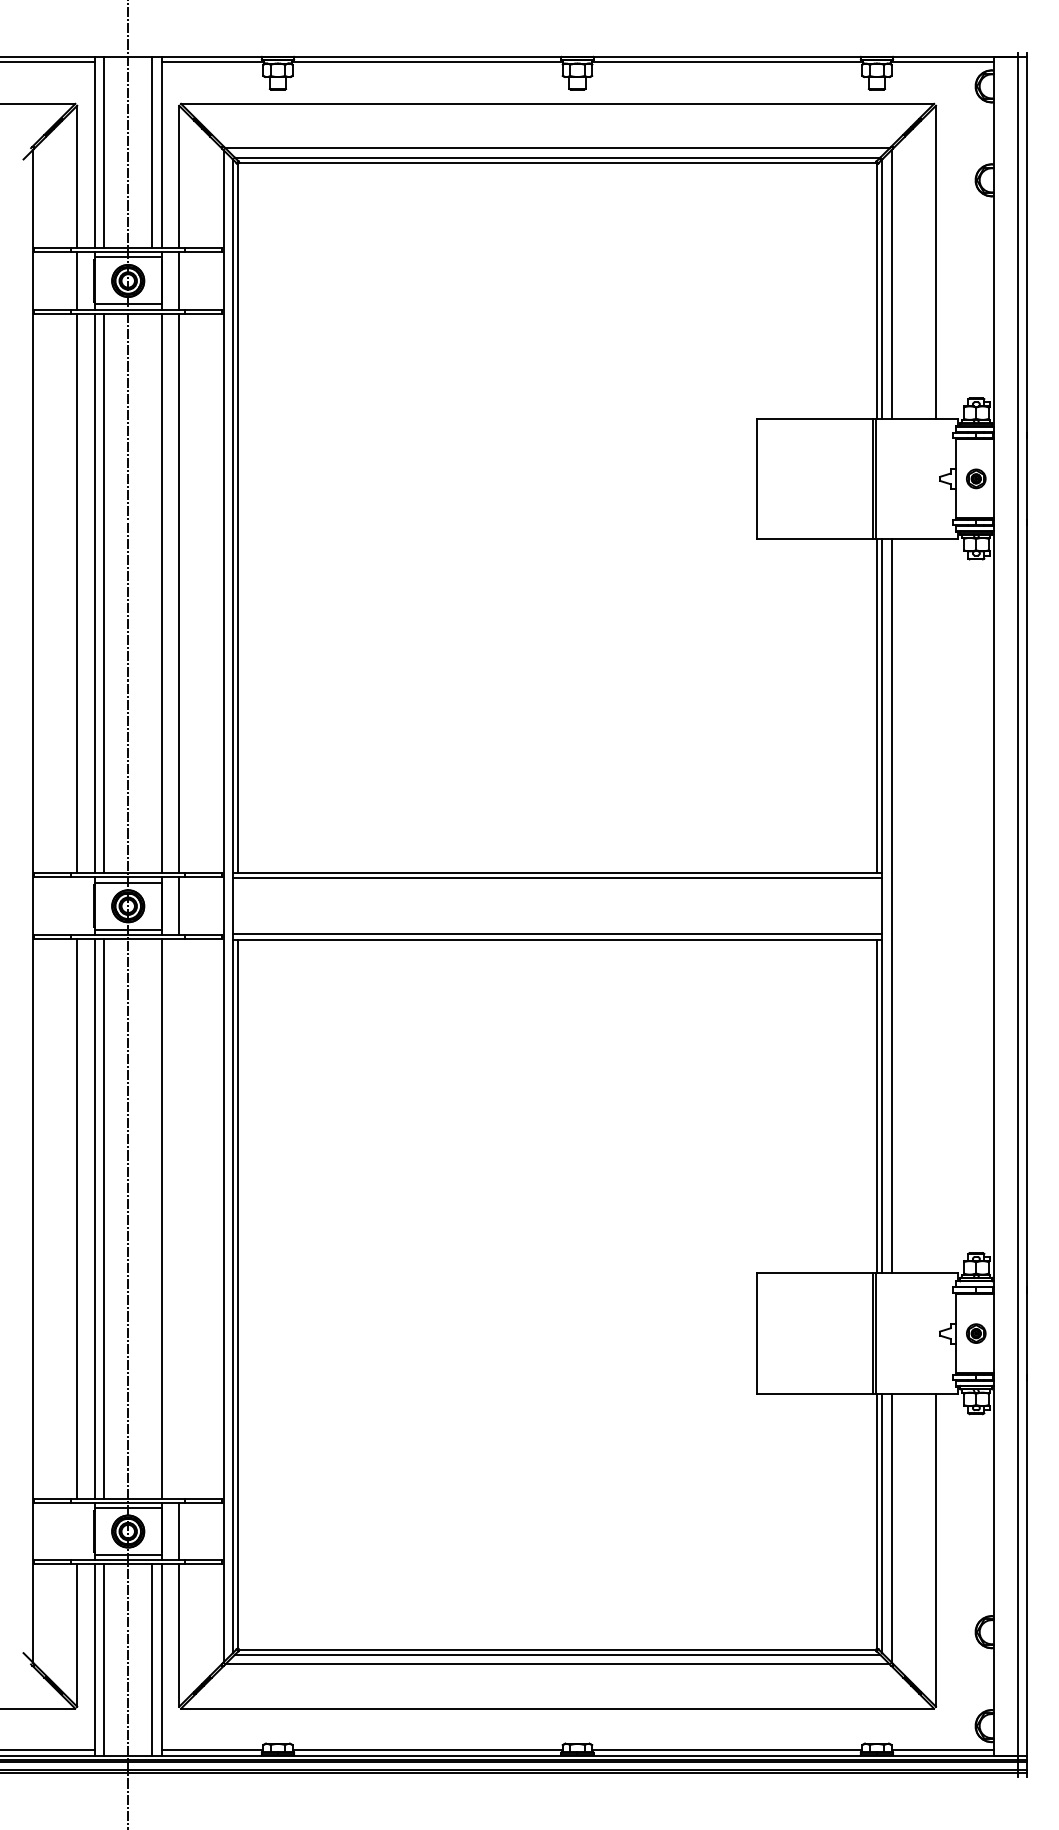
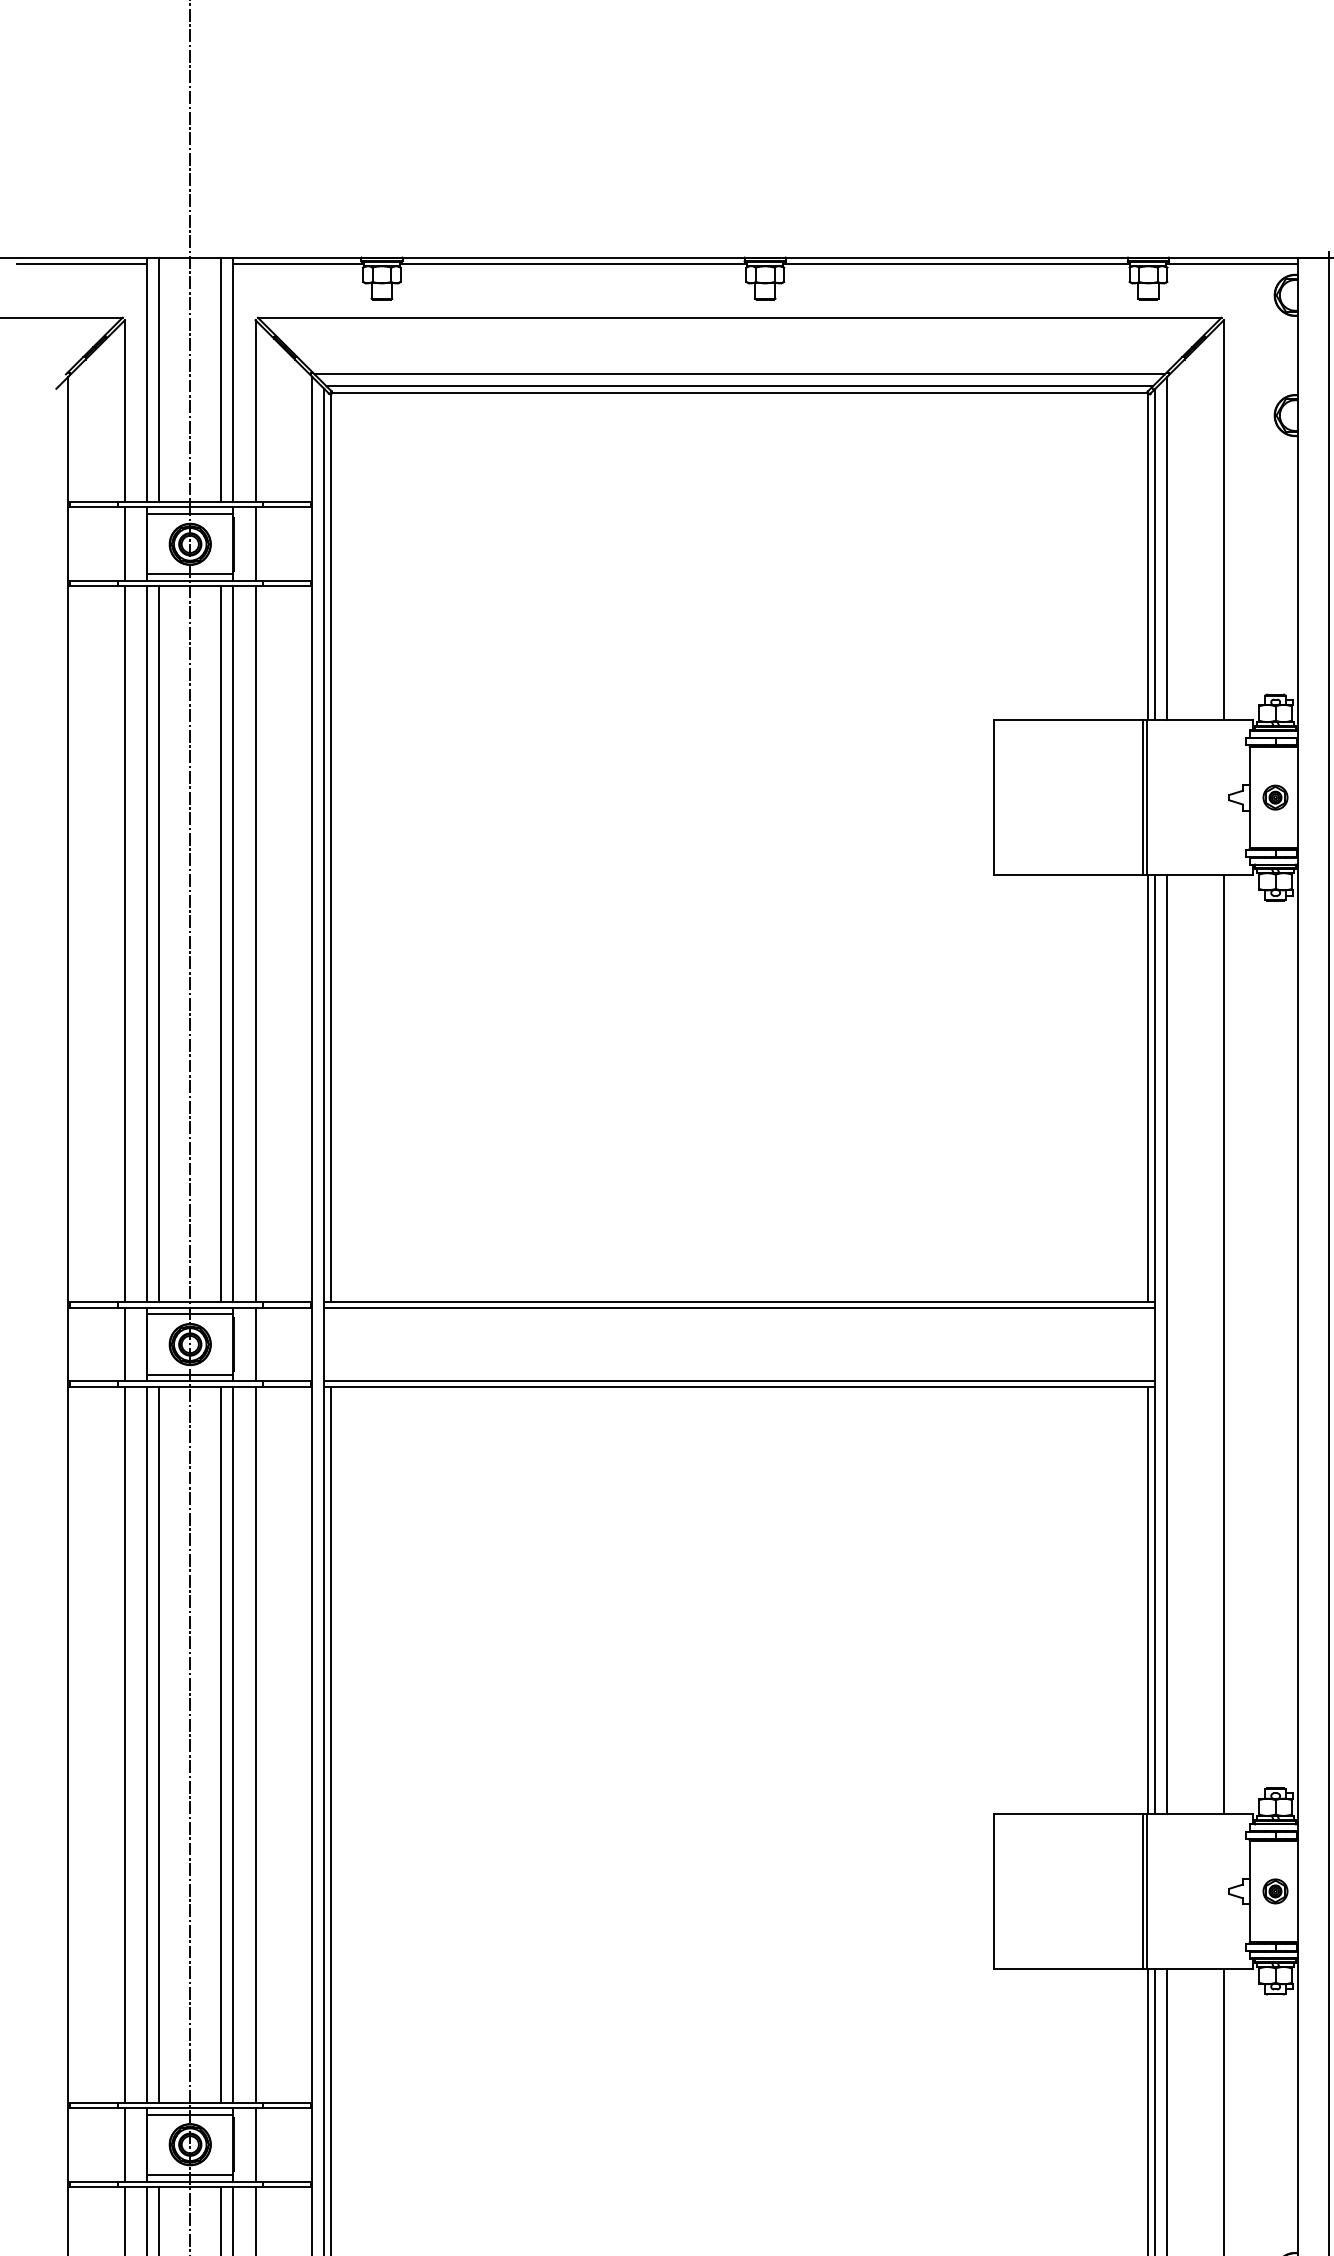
line: (152, 593) -> (221, 944), added
line: (77, 906) -> (125, 1344), added
line: (936, 906) -> (1224, 1344), added
line: (152, 1218) -> (221, 1744), added
line: (179, 1218) -> (255, 1744), added
line: (77, 1531) -> (125, 2144), added

